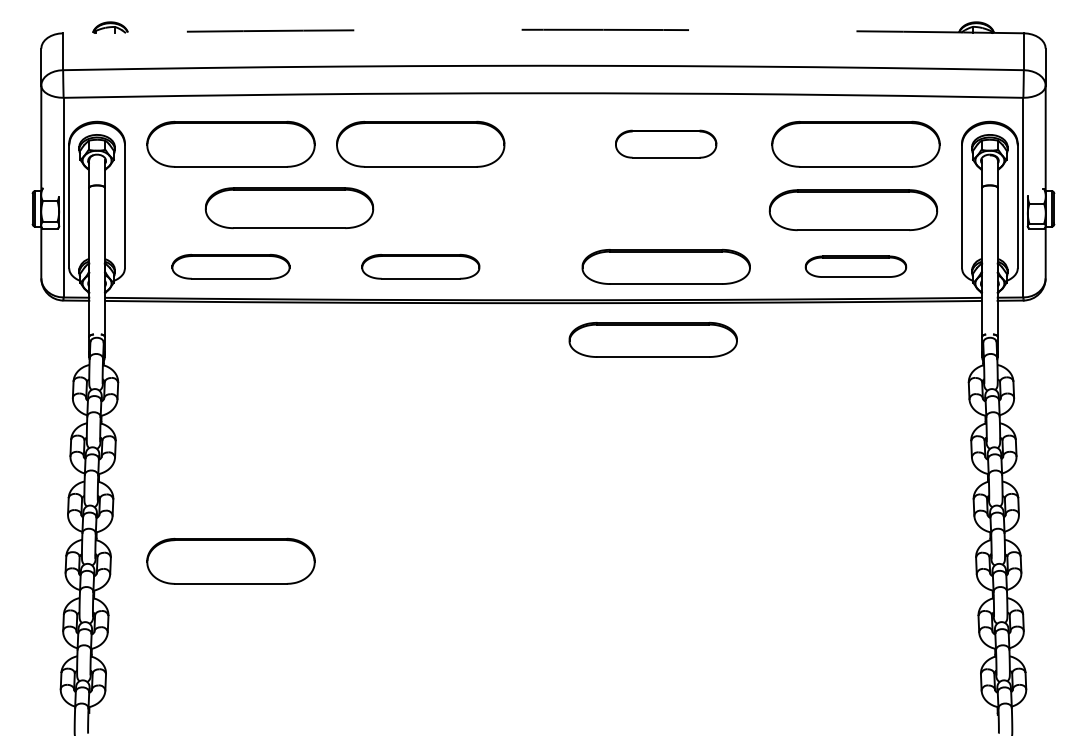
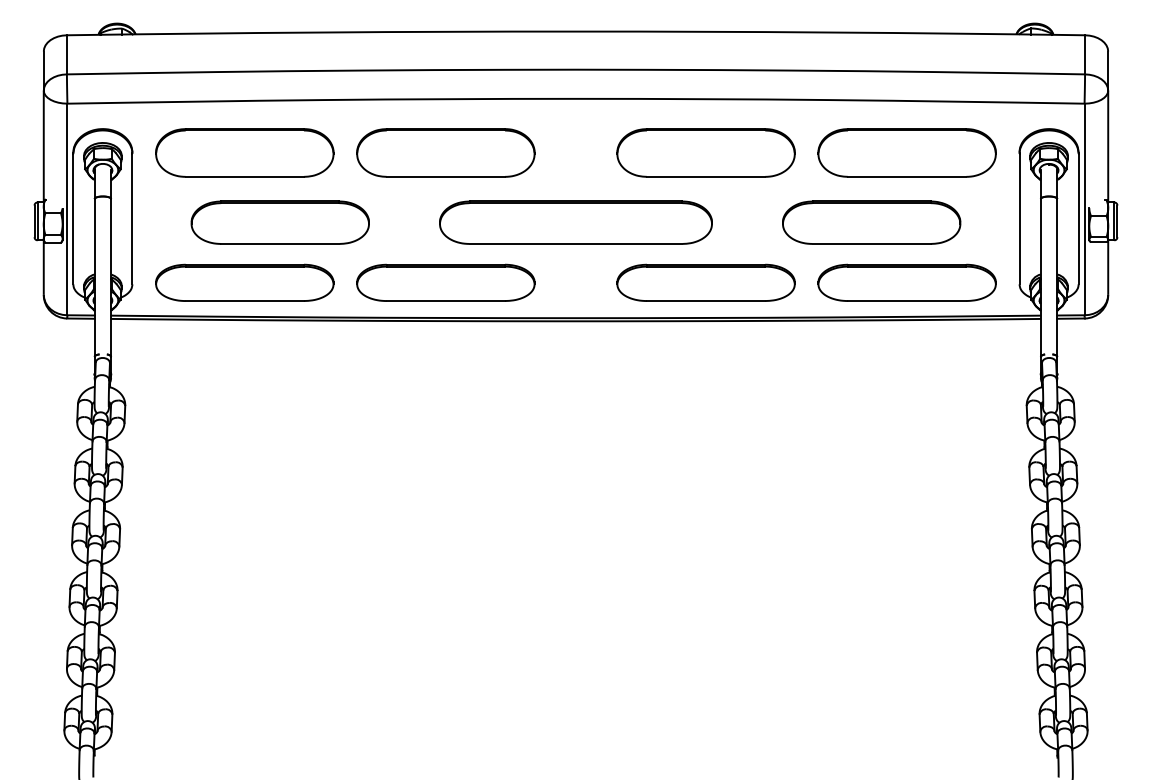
arc: (543, 29) -> (576, 31), dashed -> solid
part: (665, 143) -> (705, 152), size x1.67
part: (289, 208) -> (280, 223), moved
part: (543, 210) -> (576, 223), added
part: (853, 210) -> (871, 223), moved
part: (230, 266) -> (244, 282), size x1.43
part: (420, 266) -> (445, 282), size x1.43
part: (855, 266) -> (906, 282), size x1.67
part: (652, 339) -> (691, 359), removed
part: (230, 560) -> (244, 594), removed

